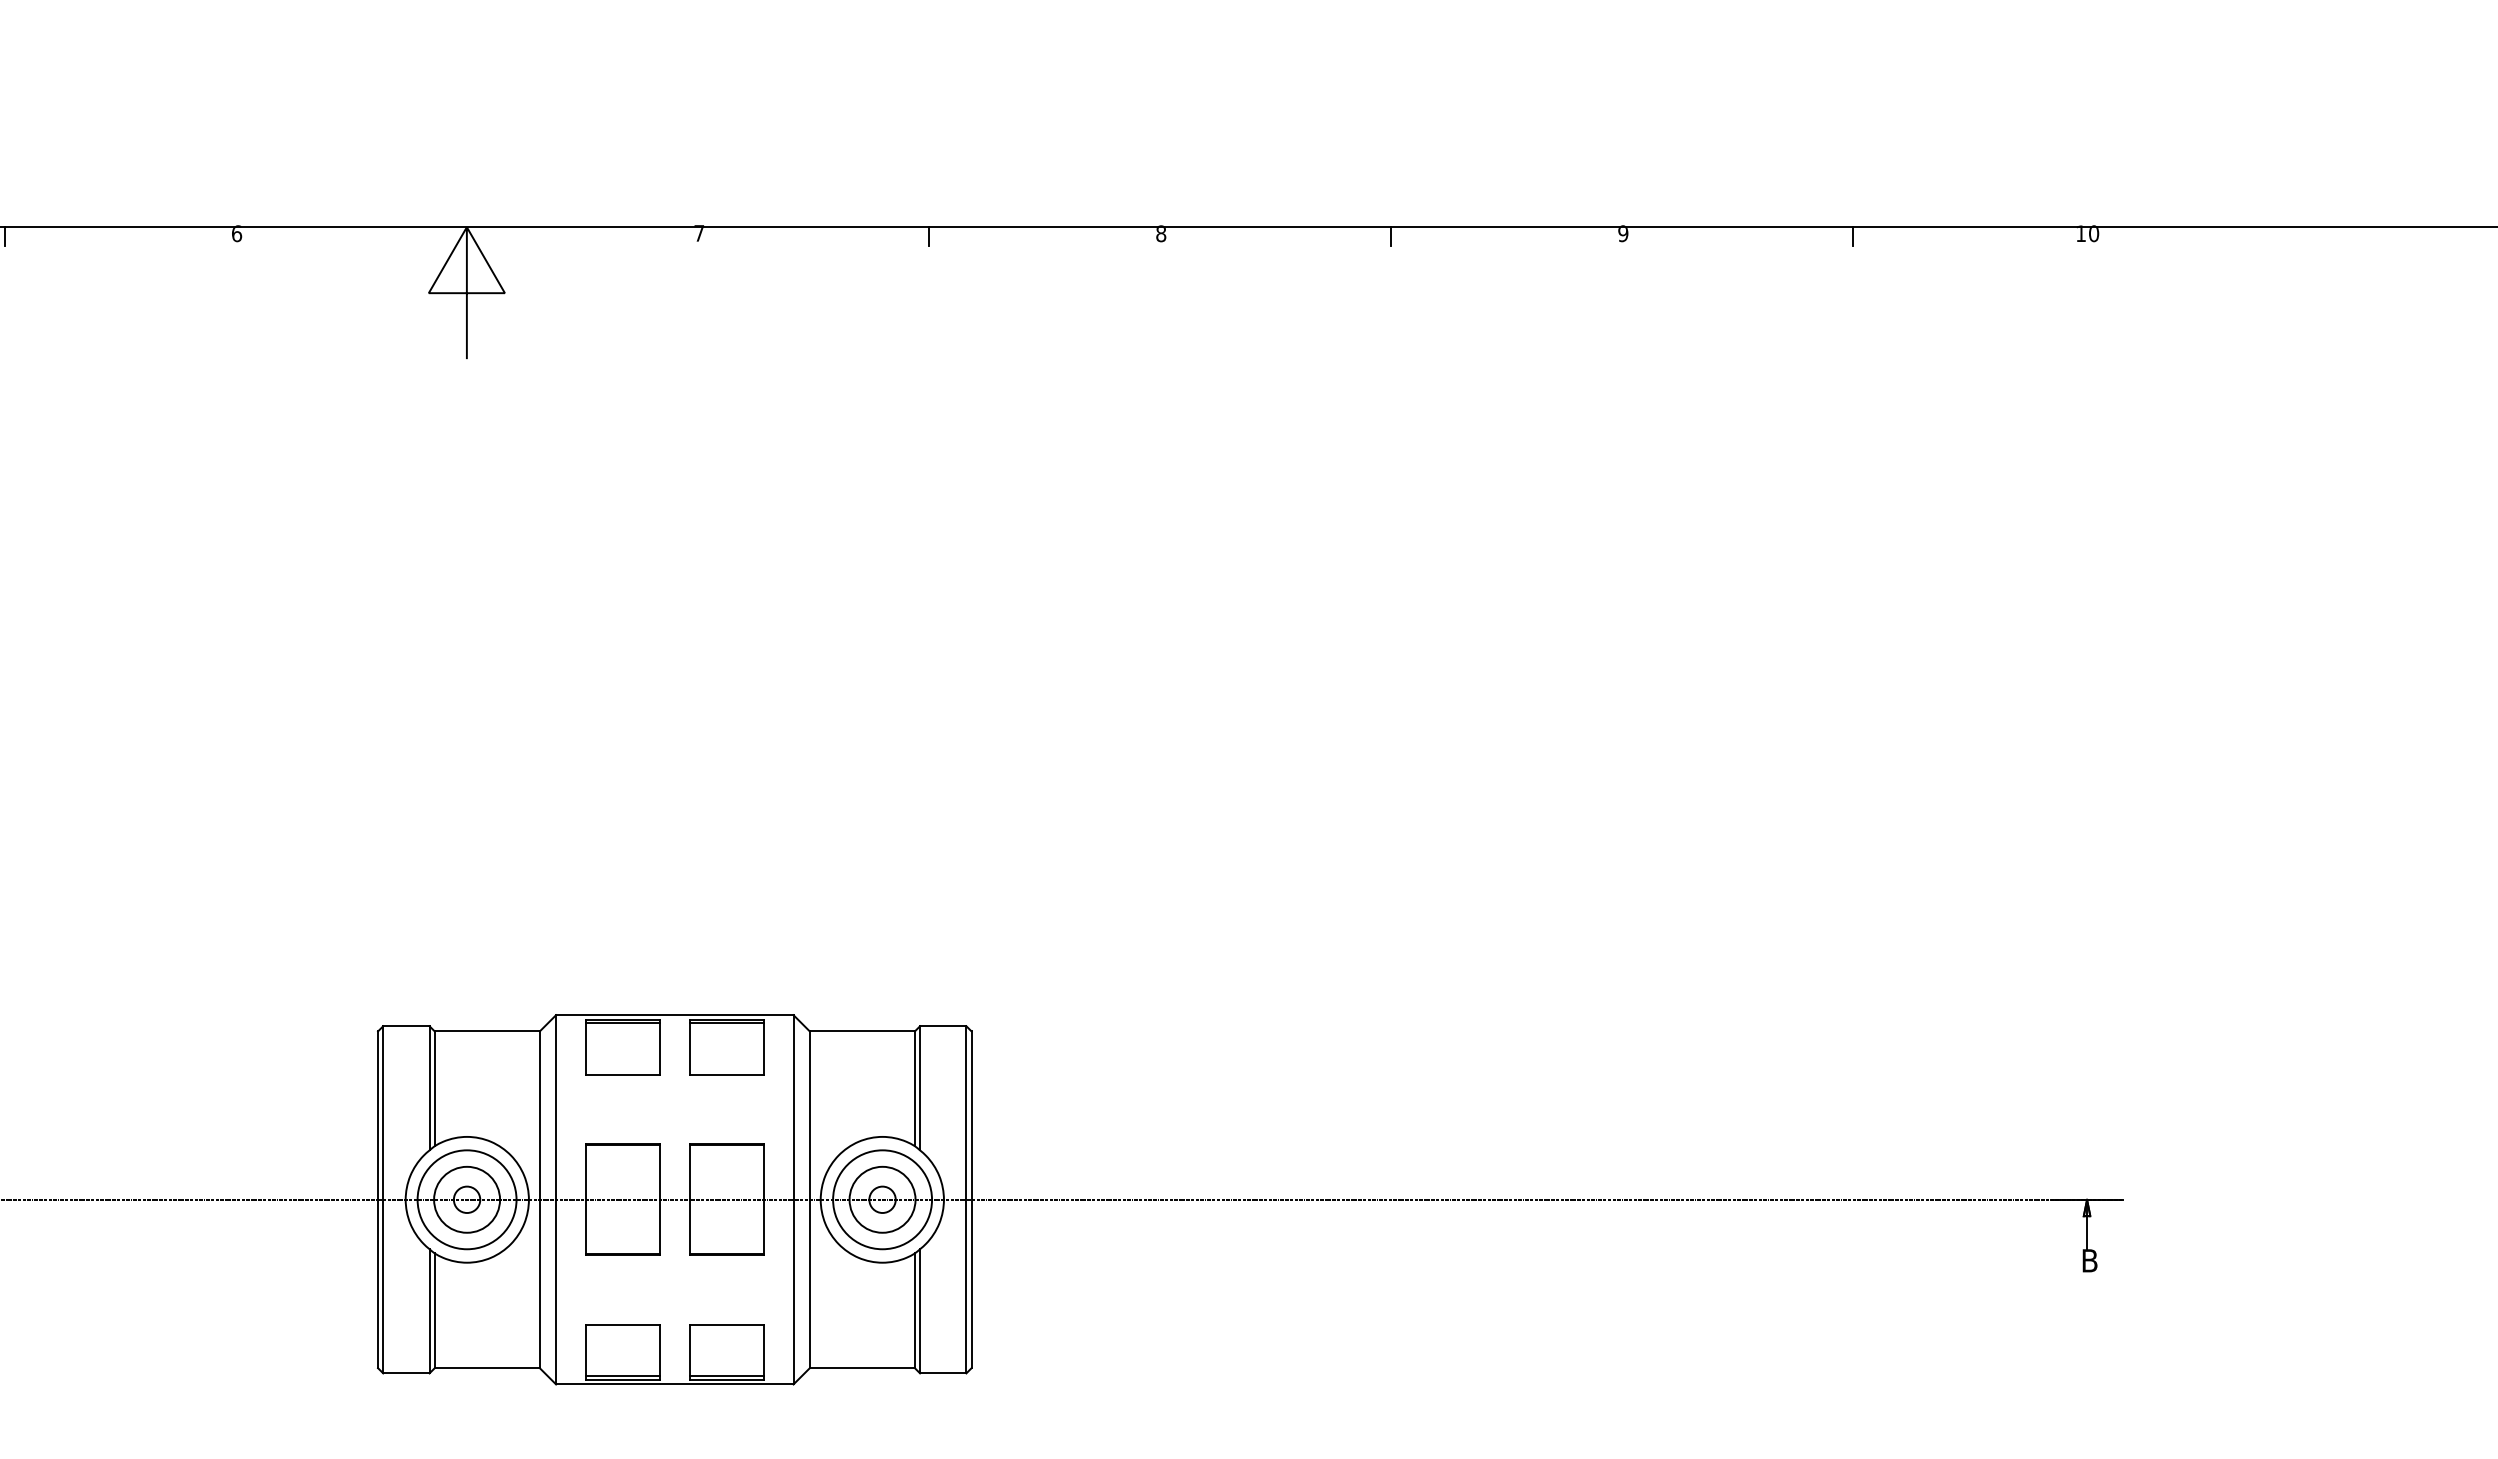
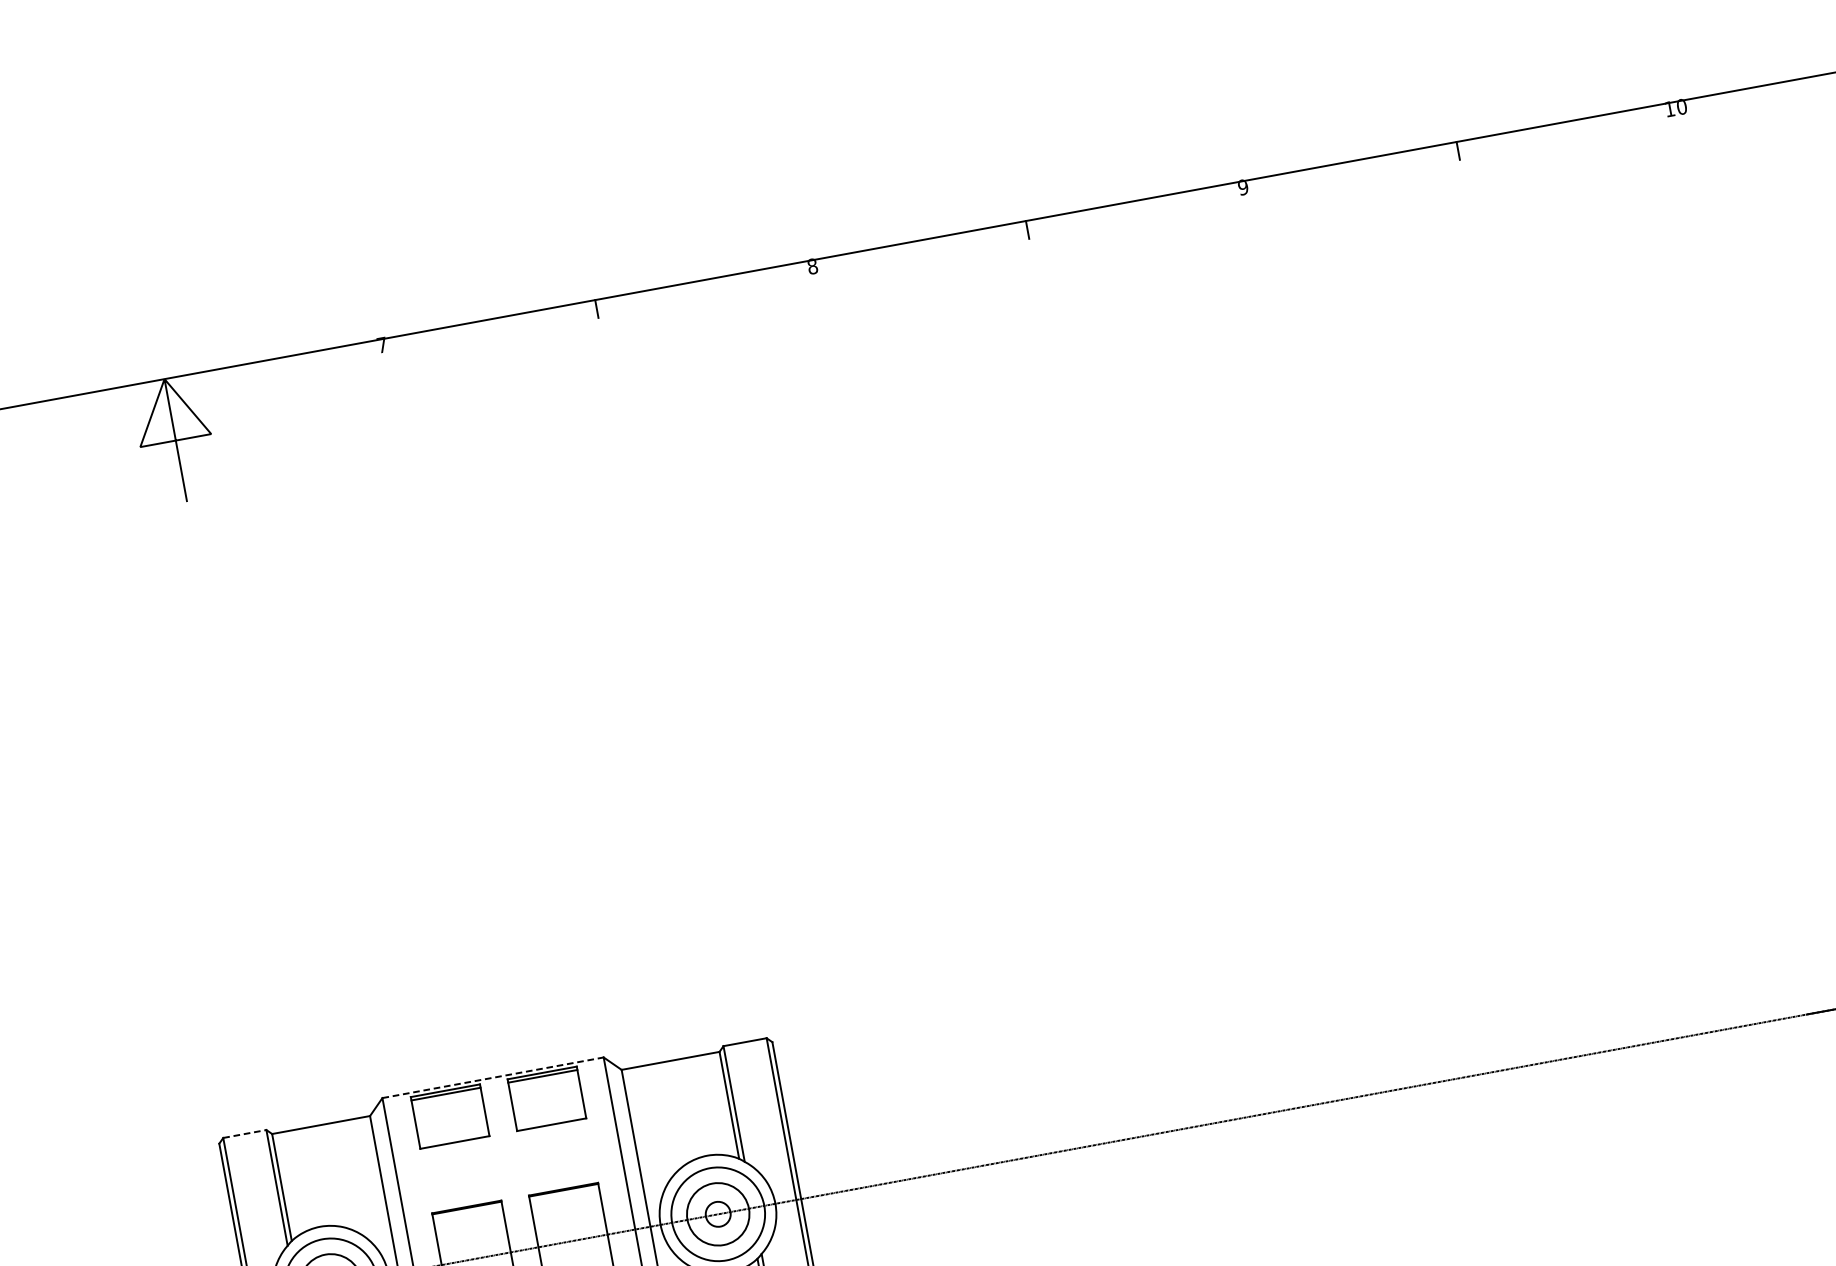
line: (674, 1015) -> (492, 1078), solid -> dashed
line: (406, 1026) -> (244, 1134), solid -> dashed

